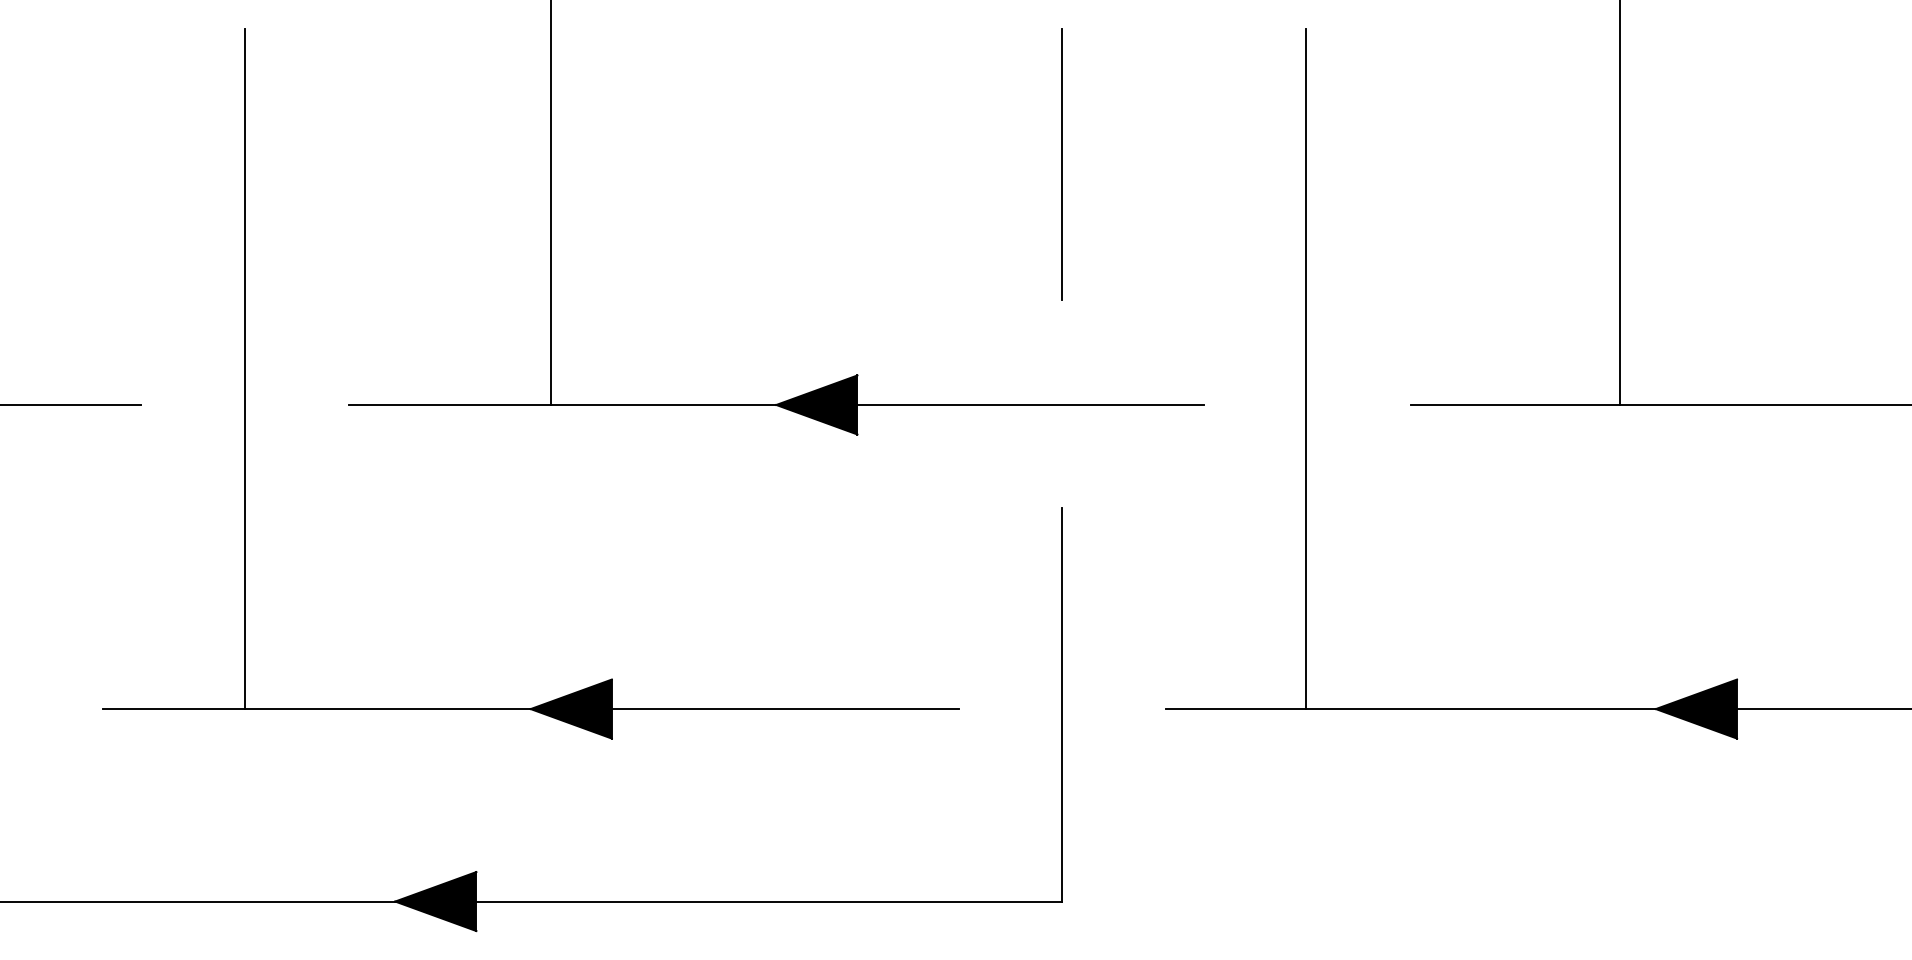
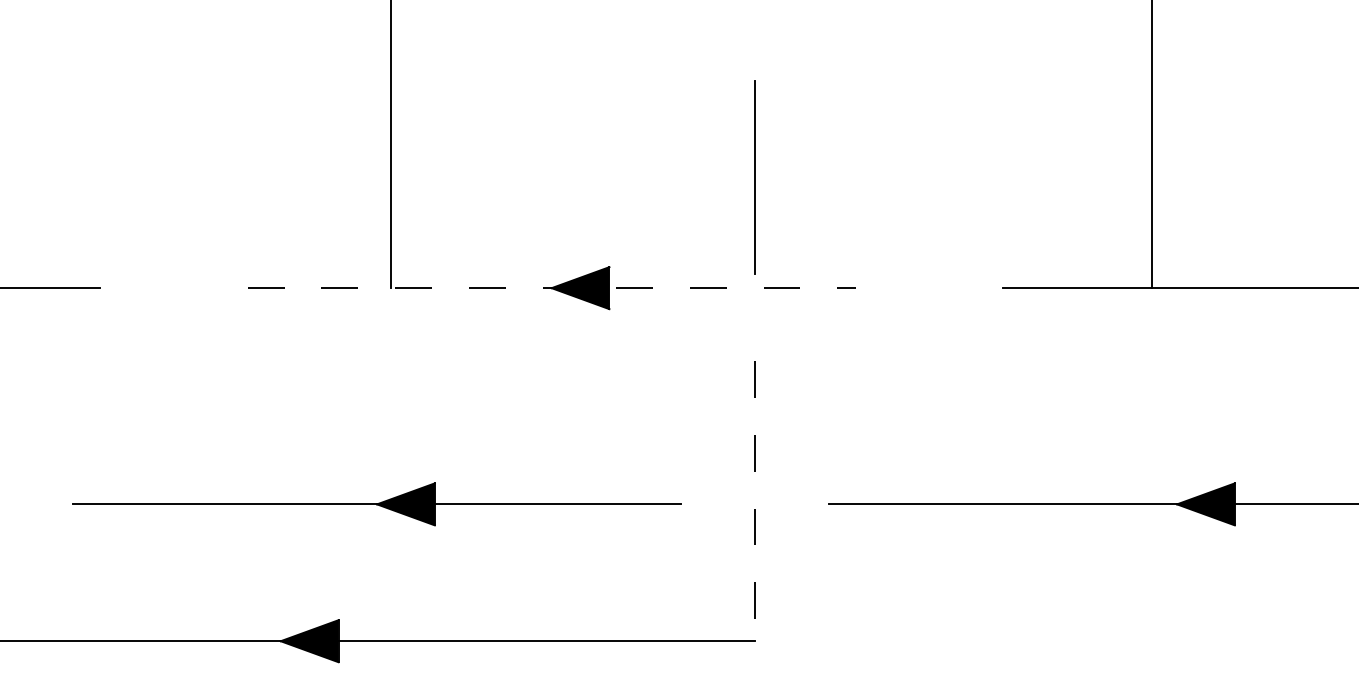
line: (1061, 164) -> (754, 177), moved
line: (245, 368) -> (174, 262), removed
line: (1306, 368) -> (928, 262), removed
line: (776, 404) -> (551, 287), solid -> dashed
line: (1062, 704) -> (755, 501), solid -> dashed

